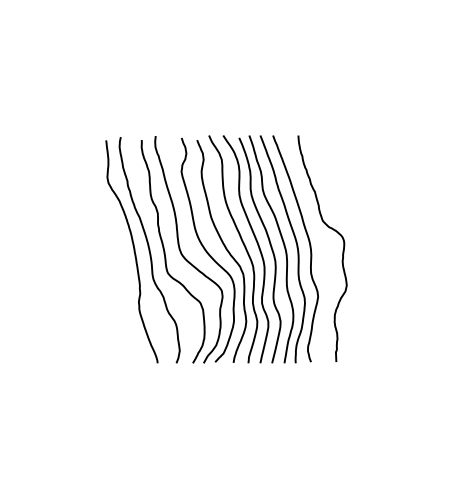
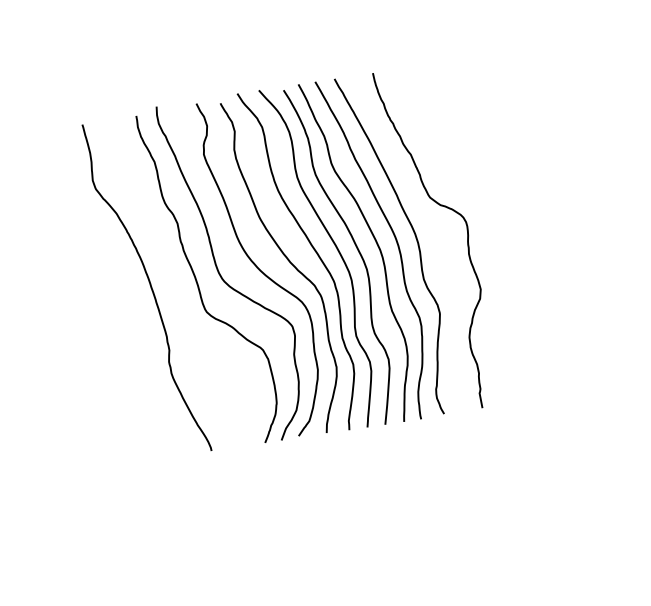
curve: (149, 250) -> (173, 281), removed

